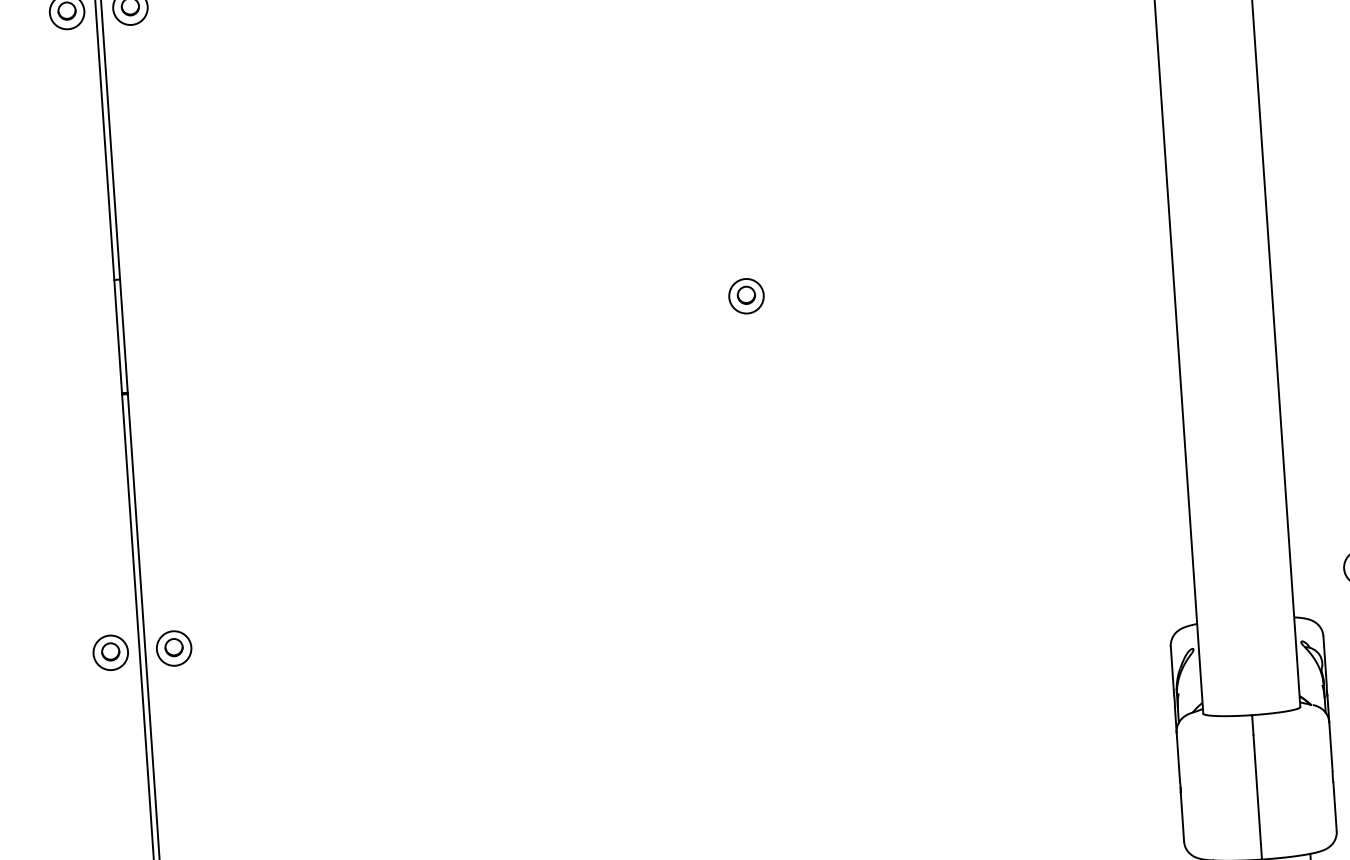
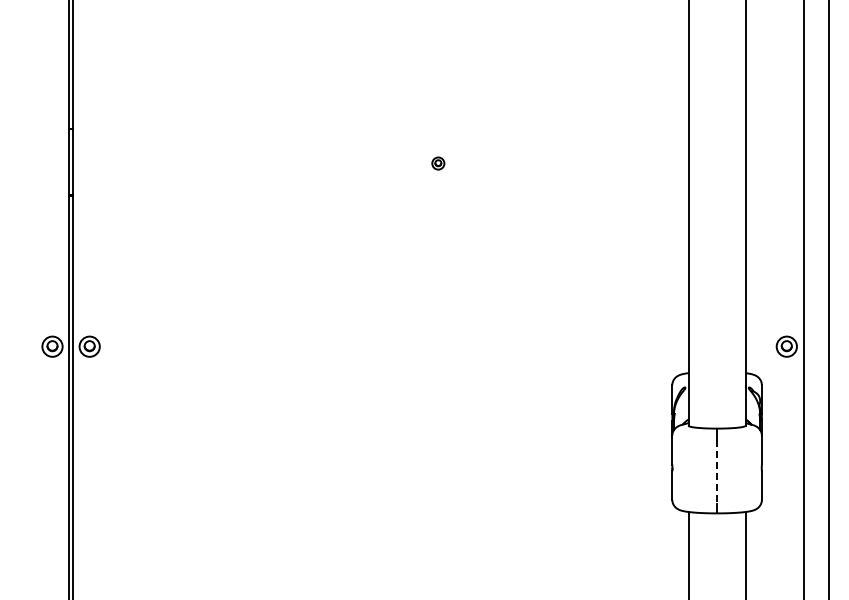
part: (746, 296) -> (438, 163), size x0.6
line: (1257, 789) -> (717, 472), solid -> dashed

